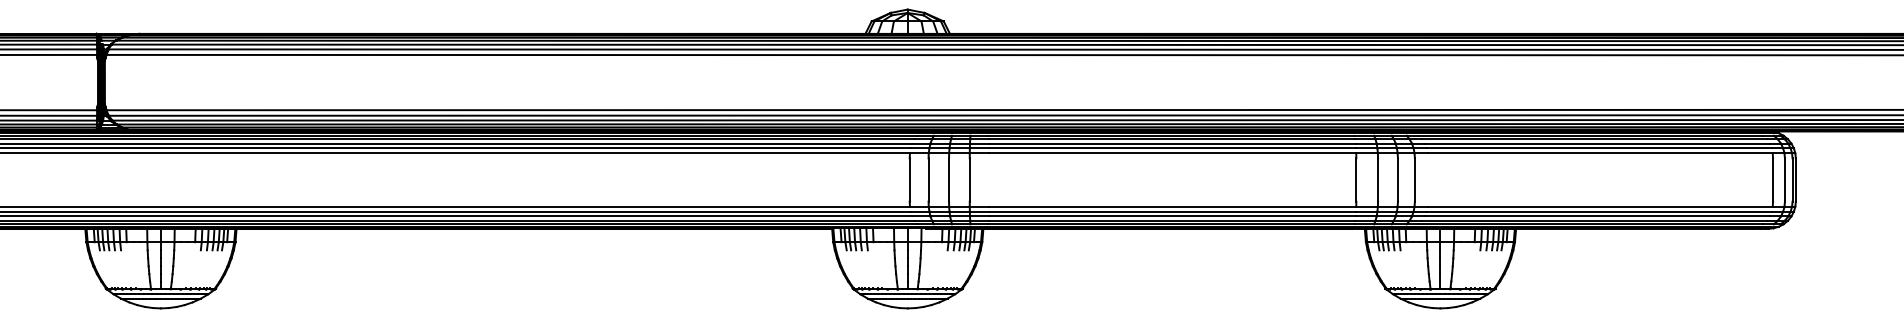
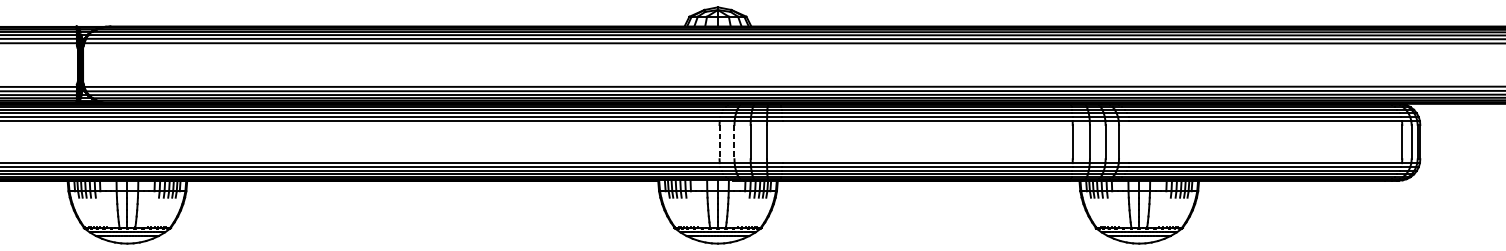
line: (909, 180) -> (719, 142), solid -> dashed
line: (928, 180) -> (734, 142), solid -> dashed

